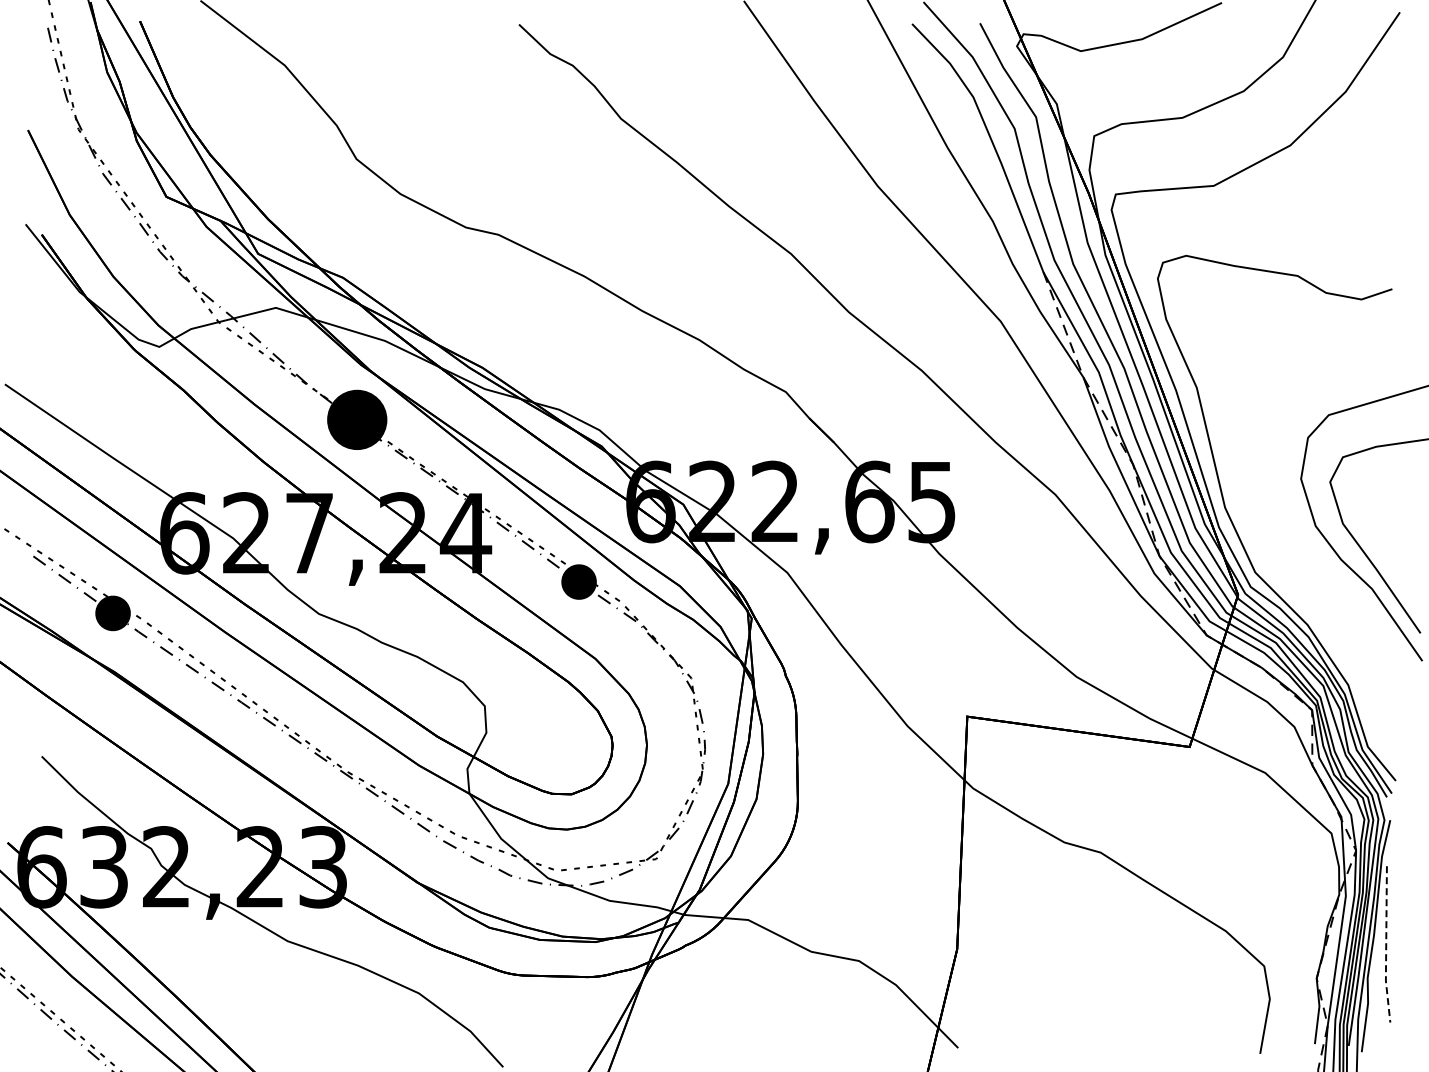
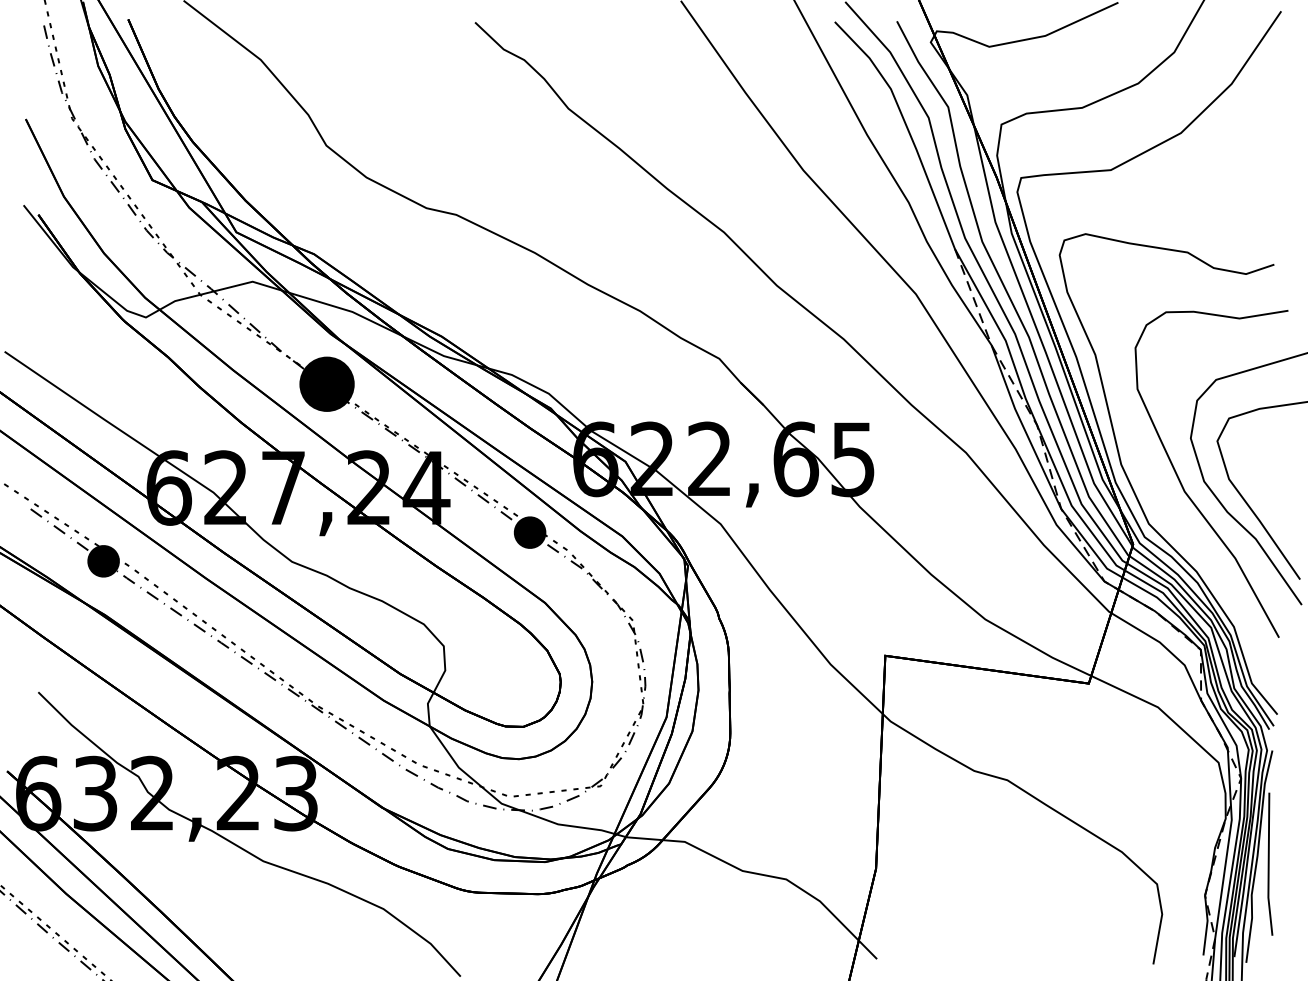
curve: (1293, 532) -> (1183, 487), added
line: (1386, 945) -> (1268, 865), dashed -> solid

